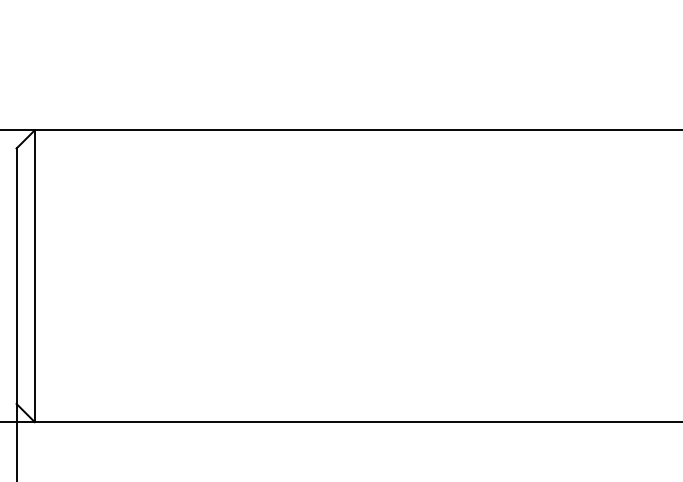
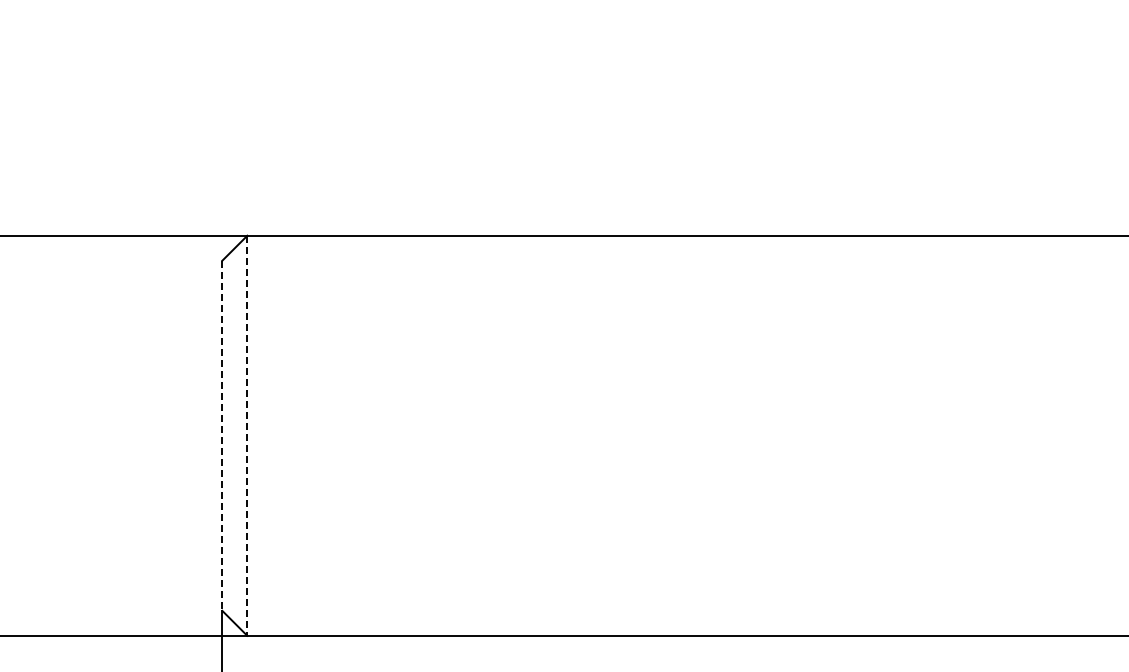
line: (16, 276) -> (222, 436), solid -> dashed
line: (34, 276) -> (247, 436), solid -> dashed

